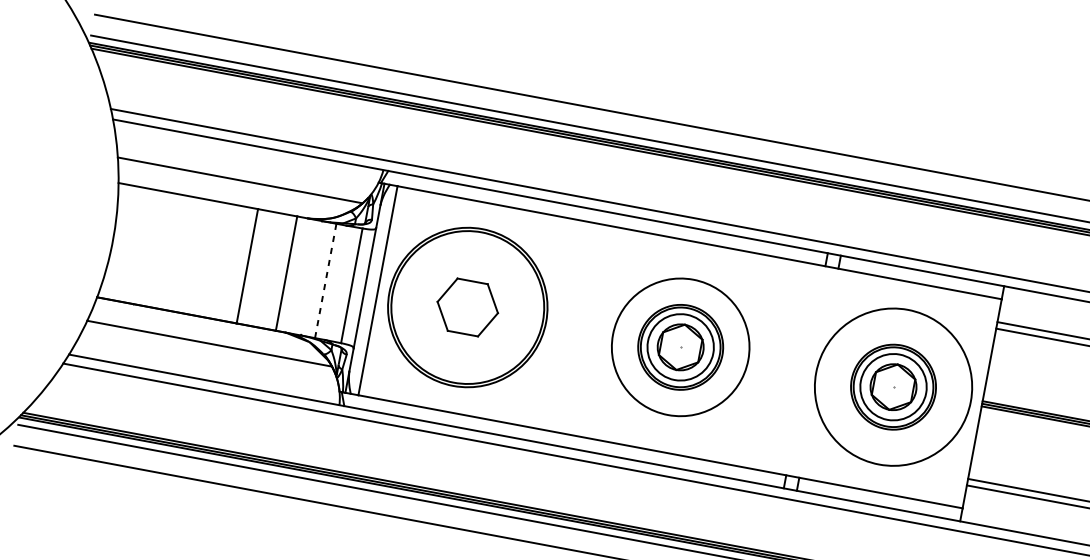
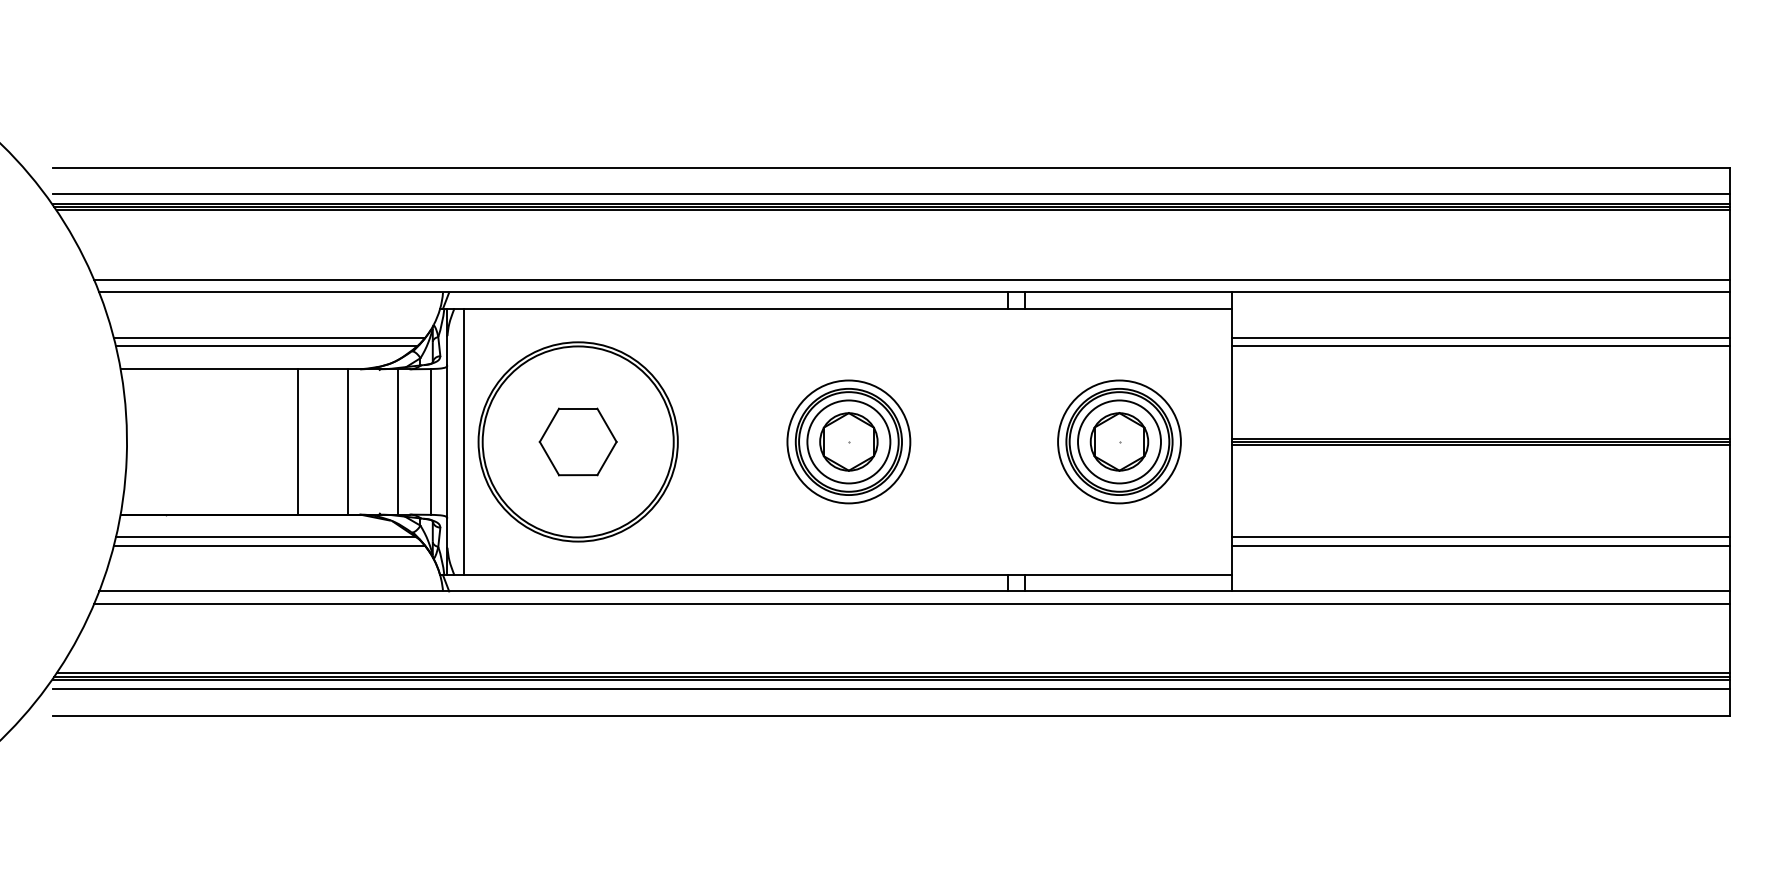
line: (235, 186) -> (265, 346), added
line: (325, 280) -> (397, 441), dashed -> solid
line: (207, 336) -> (265, 537), added
circle: (680, 346) -> (848, 441), size x0.71
circle: (893, 386) -> (1119, 441), size x0.62

